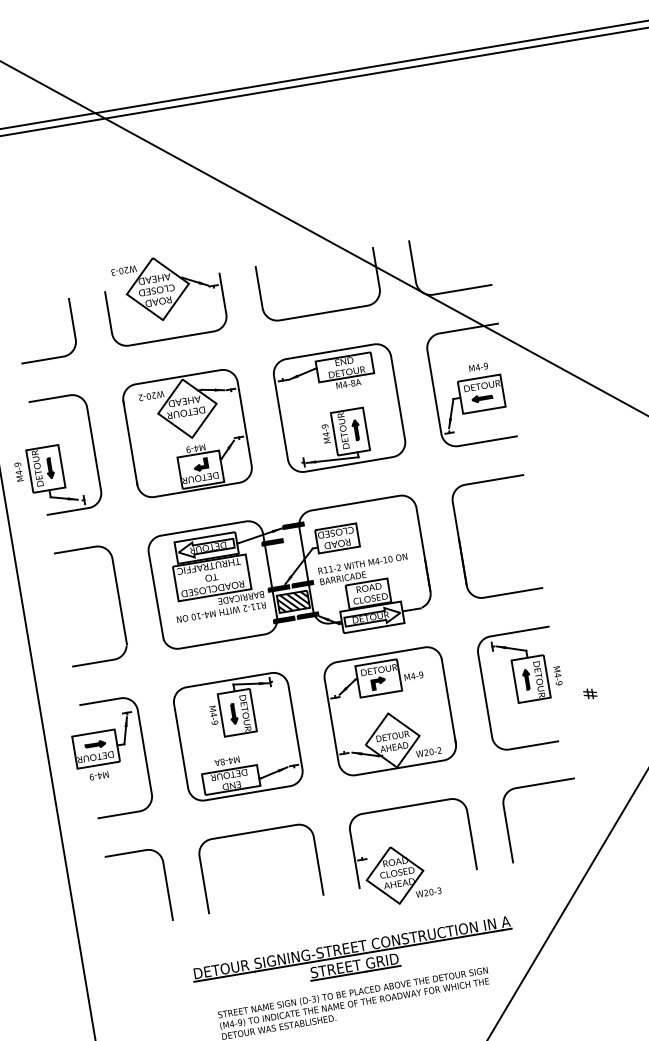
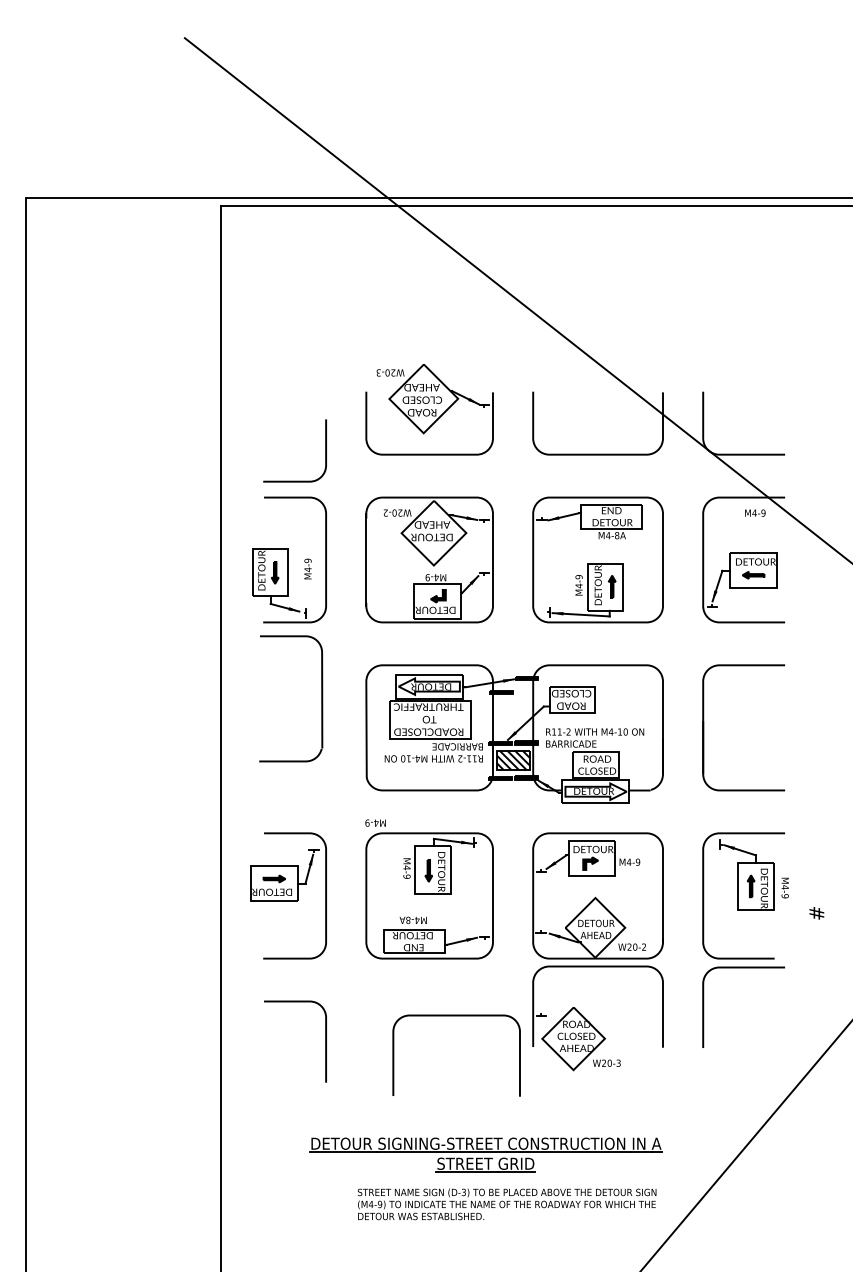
curve: (49, 357) -> (294, 480), moved
text: (478, 366) -> (755, 512), moved
text: (18, 471) -> (307, 568), moved
part: (118, 600) -> (321, 698), moved
text: (98, 775) -> (375, 822), moved
curve: (537, 785) -> (743, 968), moved
curve: (254, 832) -> (456, 1016), moved
part: (408, 858) -> (591, 1023), moved
part: (353, 957) -> (485, 1154), moved

